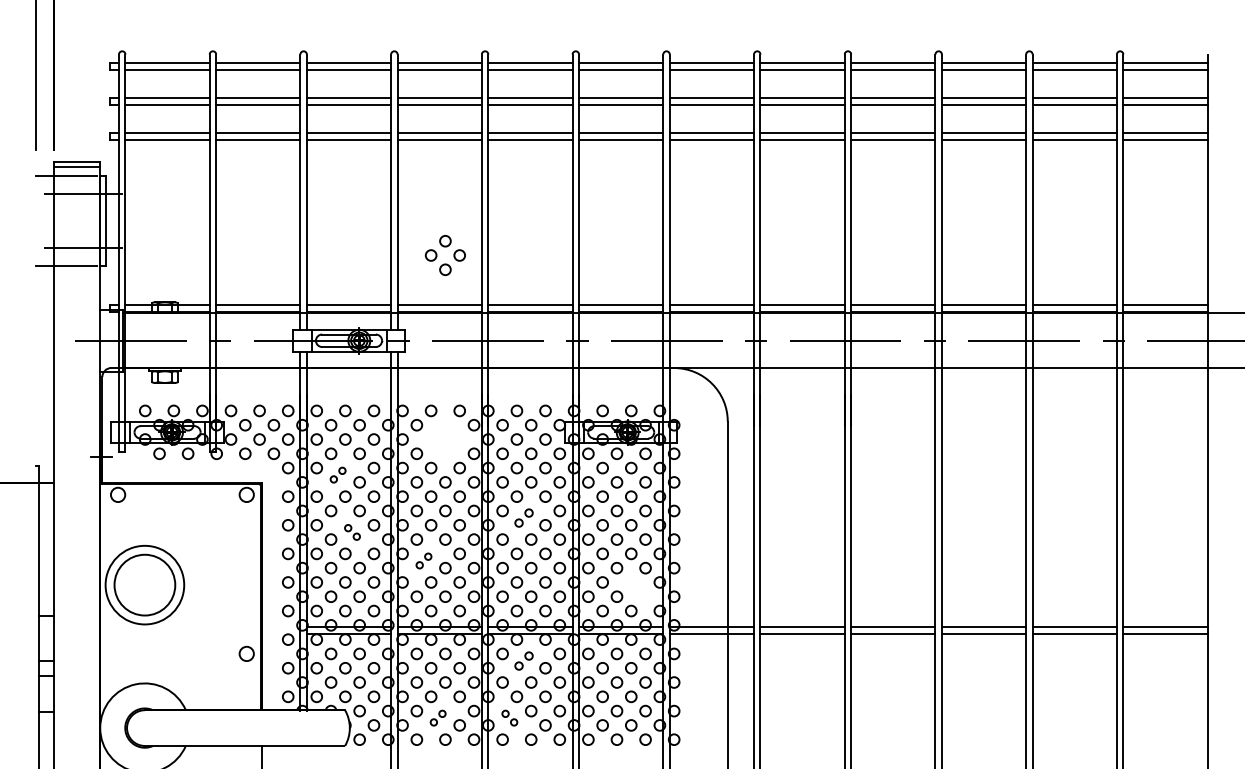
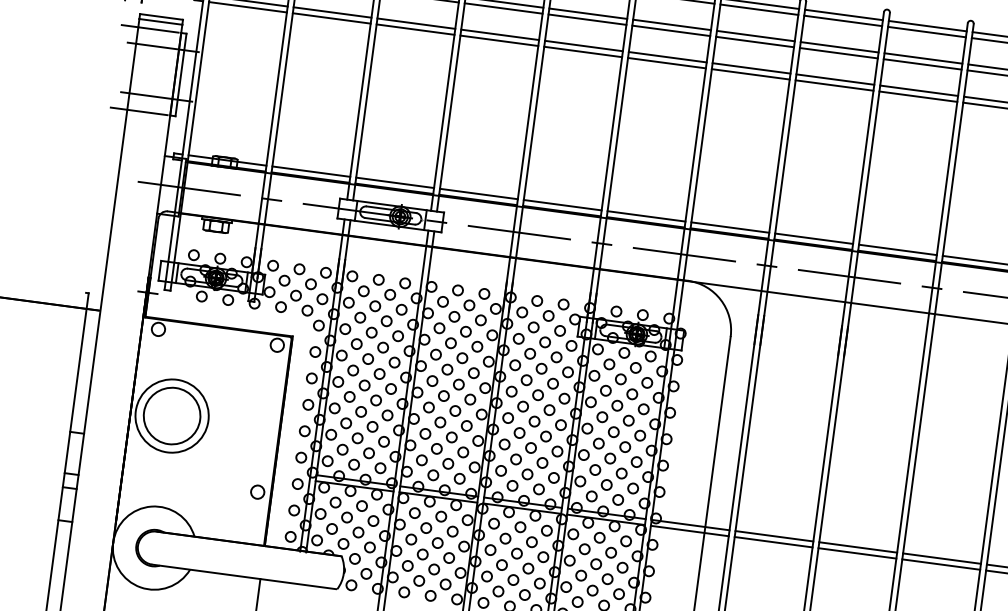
part: (437, 255) -> (460, 317), moved
part: (337, 474) -> (363, 337), size x1.67
part: (523, 517) -> (530, 400), size x1.43
part: (352, 532) -> (370, 393), size x1.67
part: (423, 560) -> (432, 427), size x1.67
part: (638, 589) -> (627, 480), added
part: (523, 660) -> (512, 532), size x1.43
part: (437, 717) -> (426, 574), size x1.67
part: (509, 717) -> (492, 583), size x1.67

